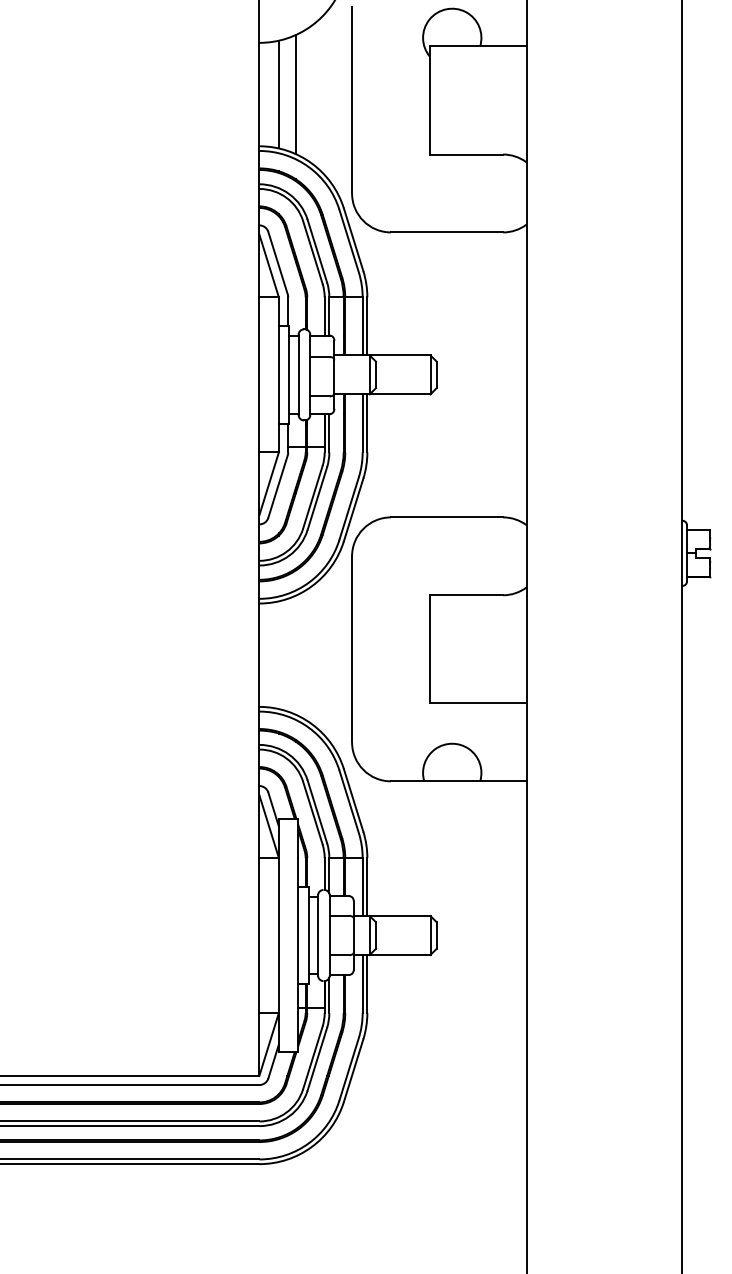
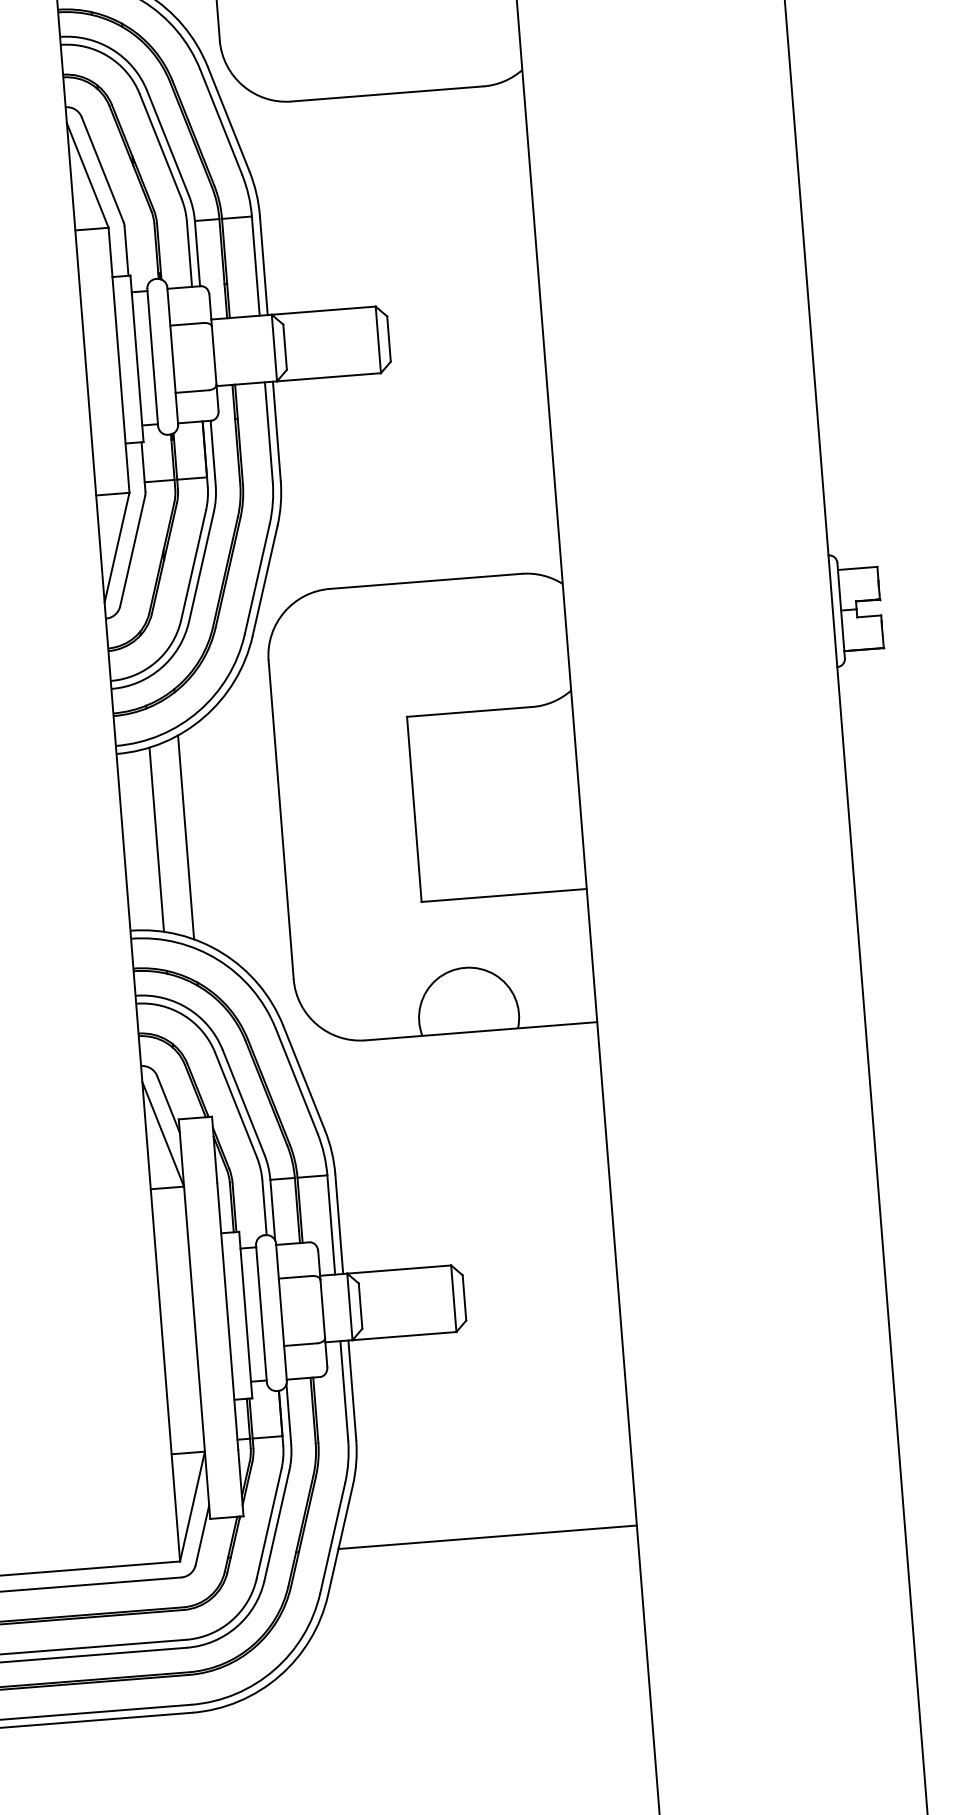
line: (296, 654) -> (186, 836), added
line: (278, 655) -> (156, 840), added
line: (439, 1075) -> (488, 1536), added

